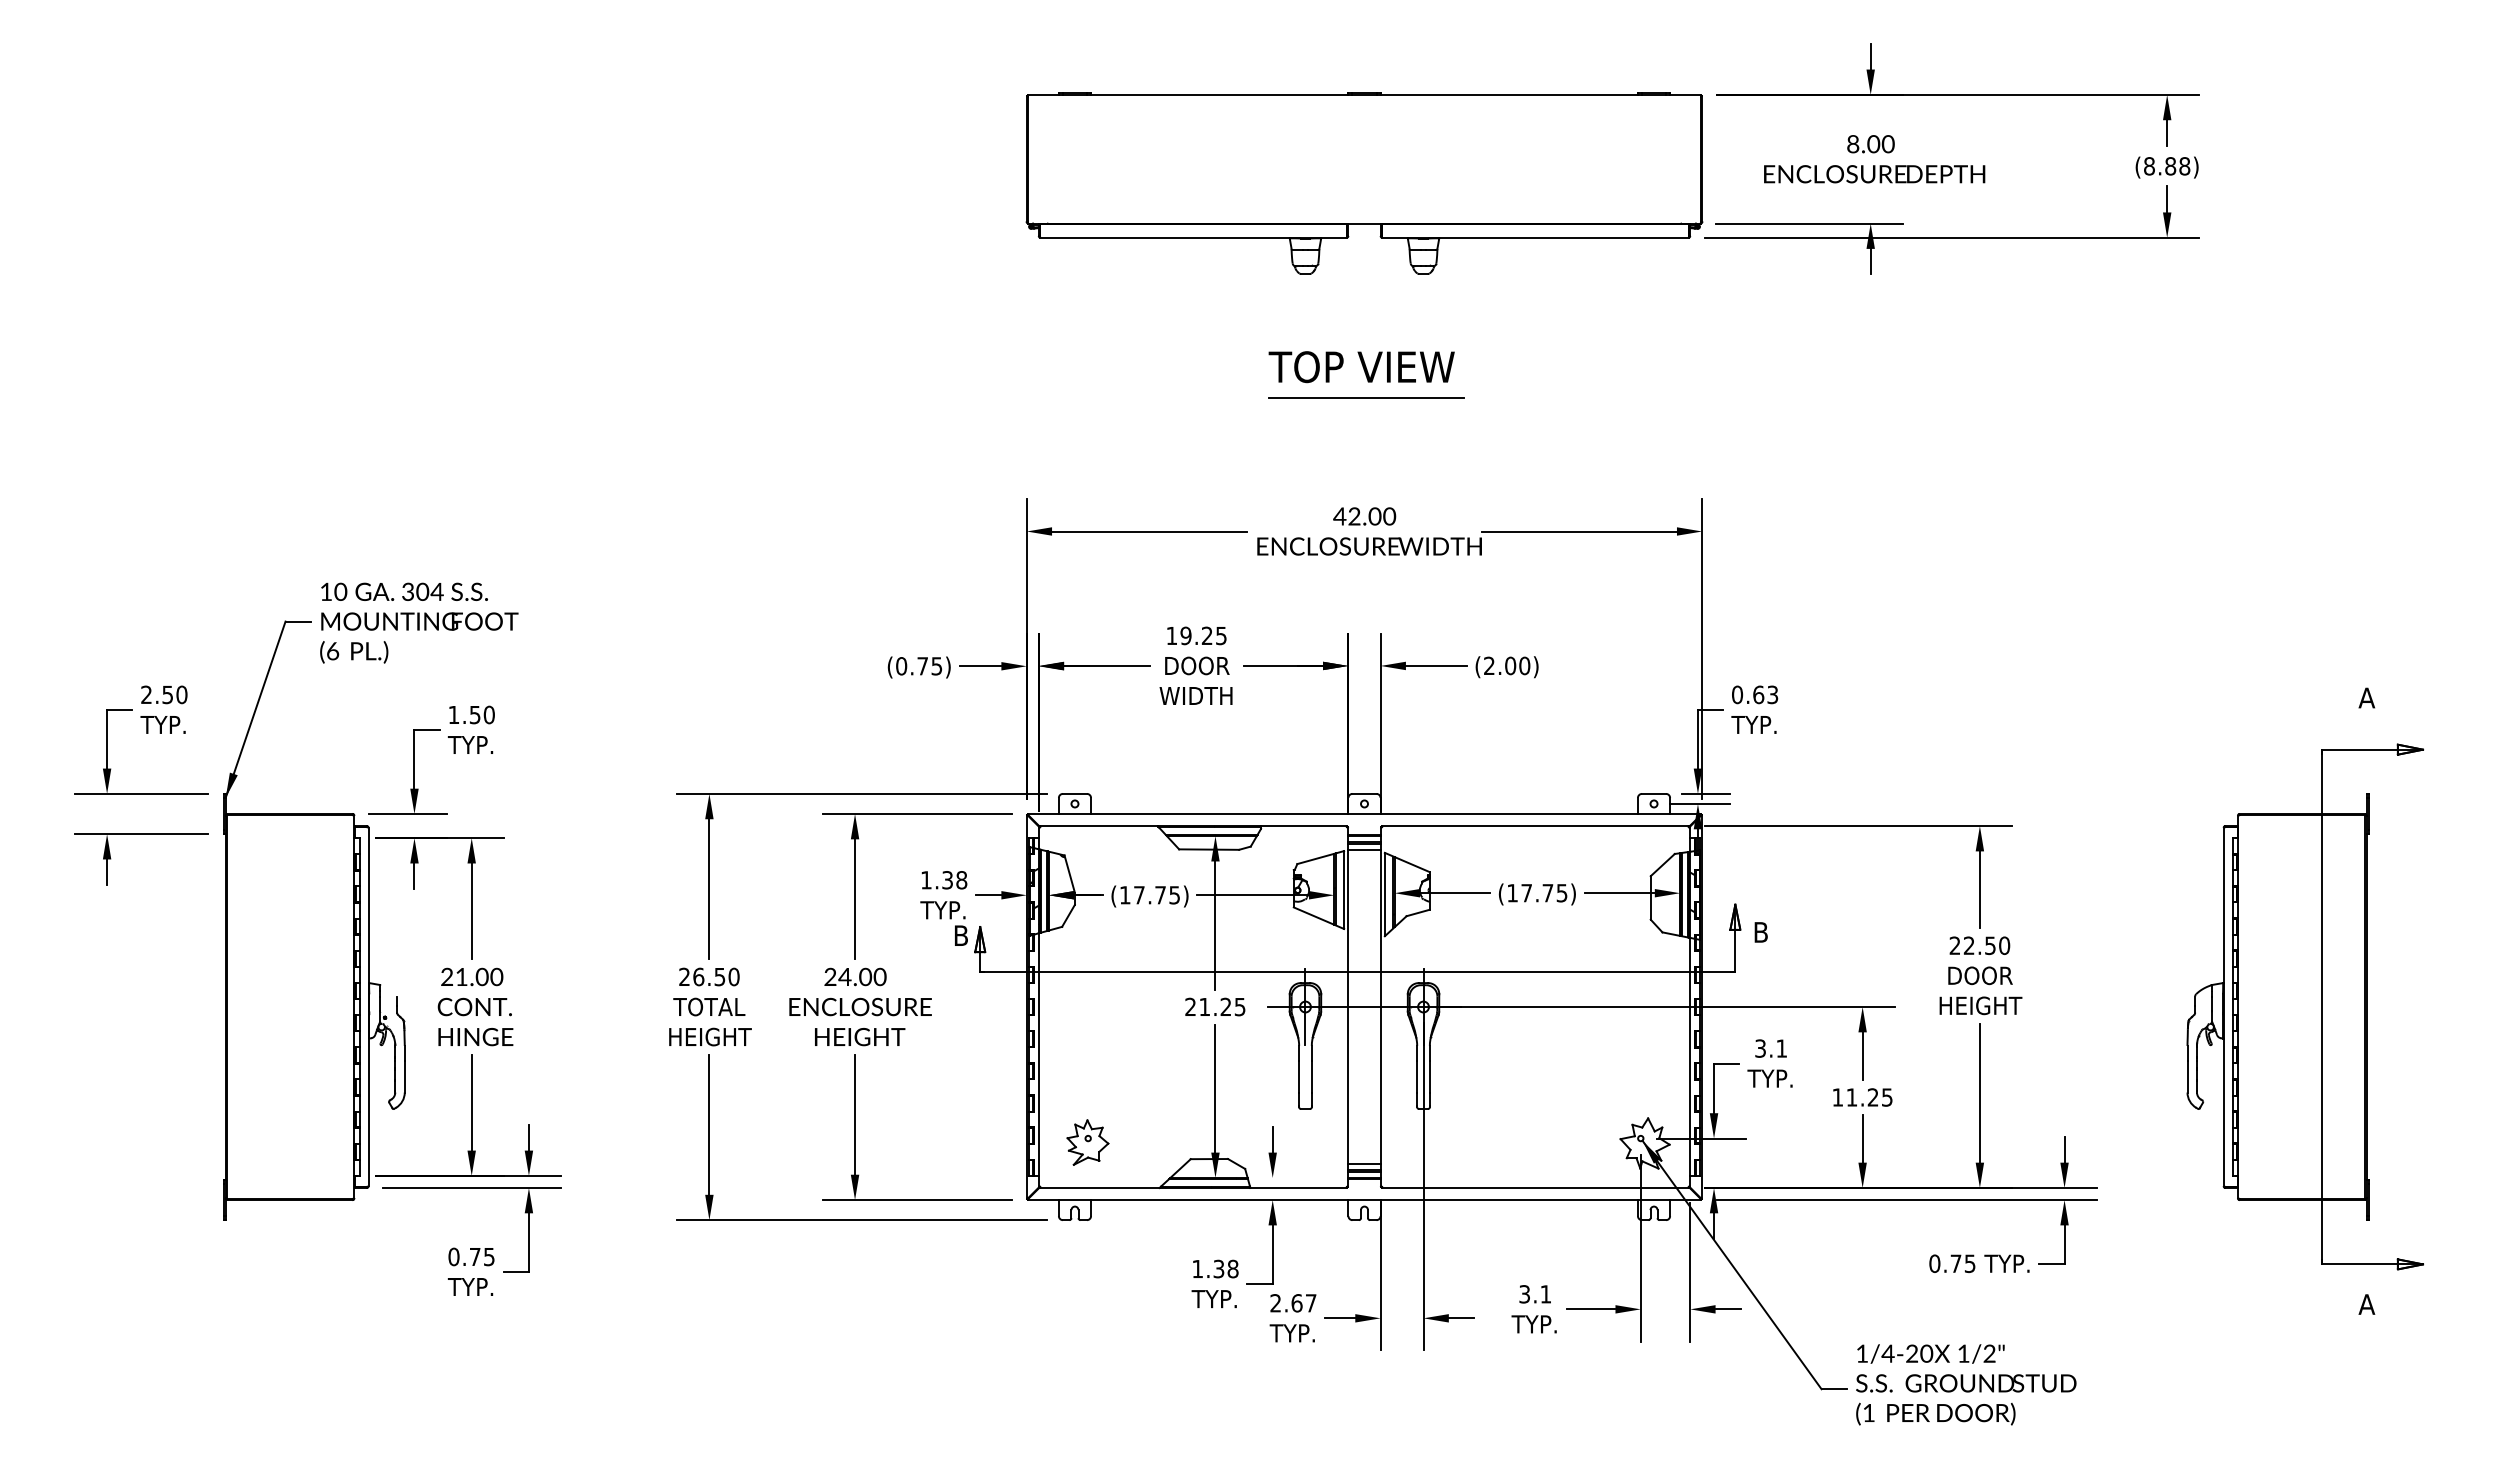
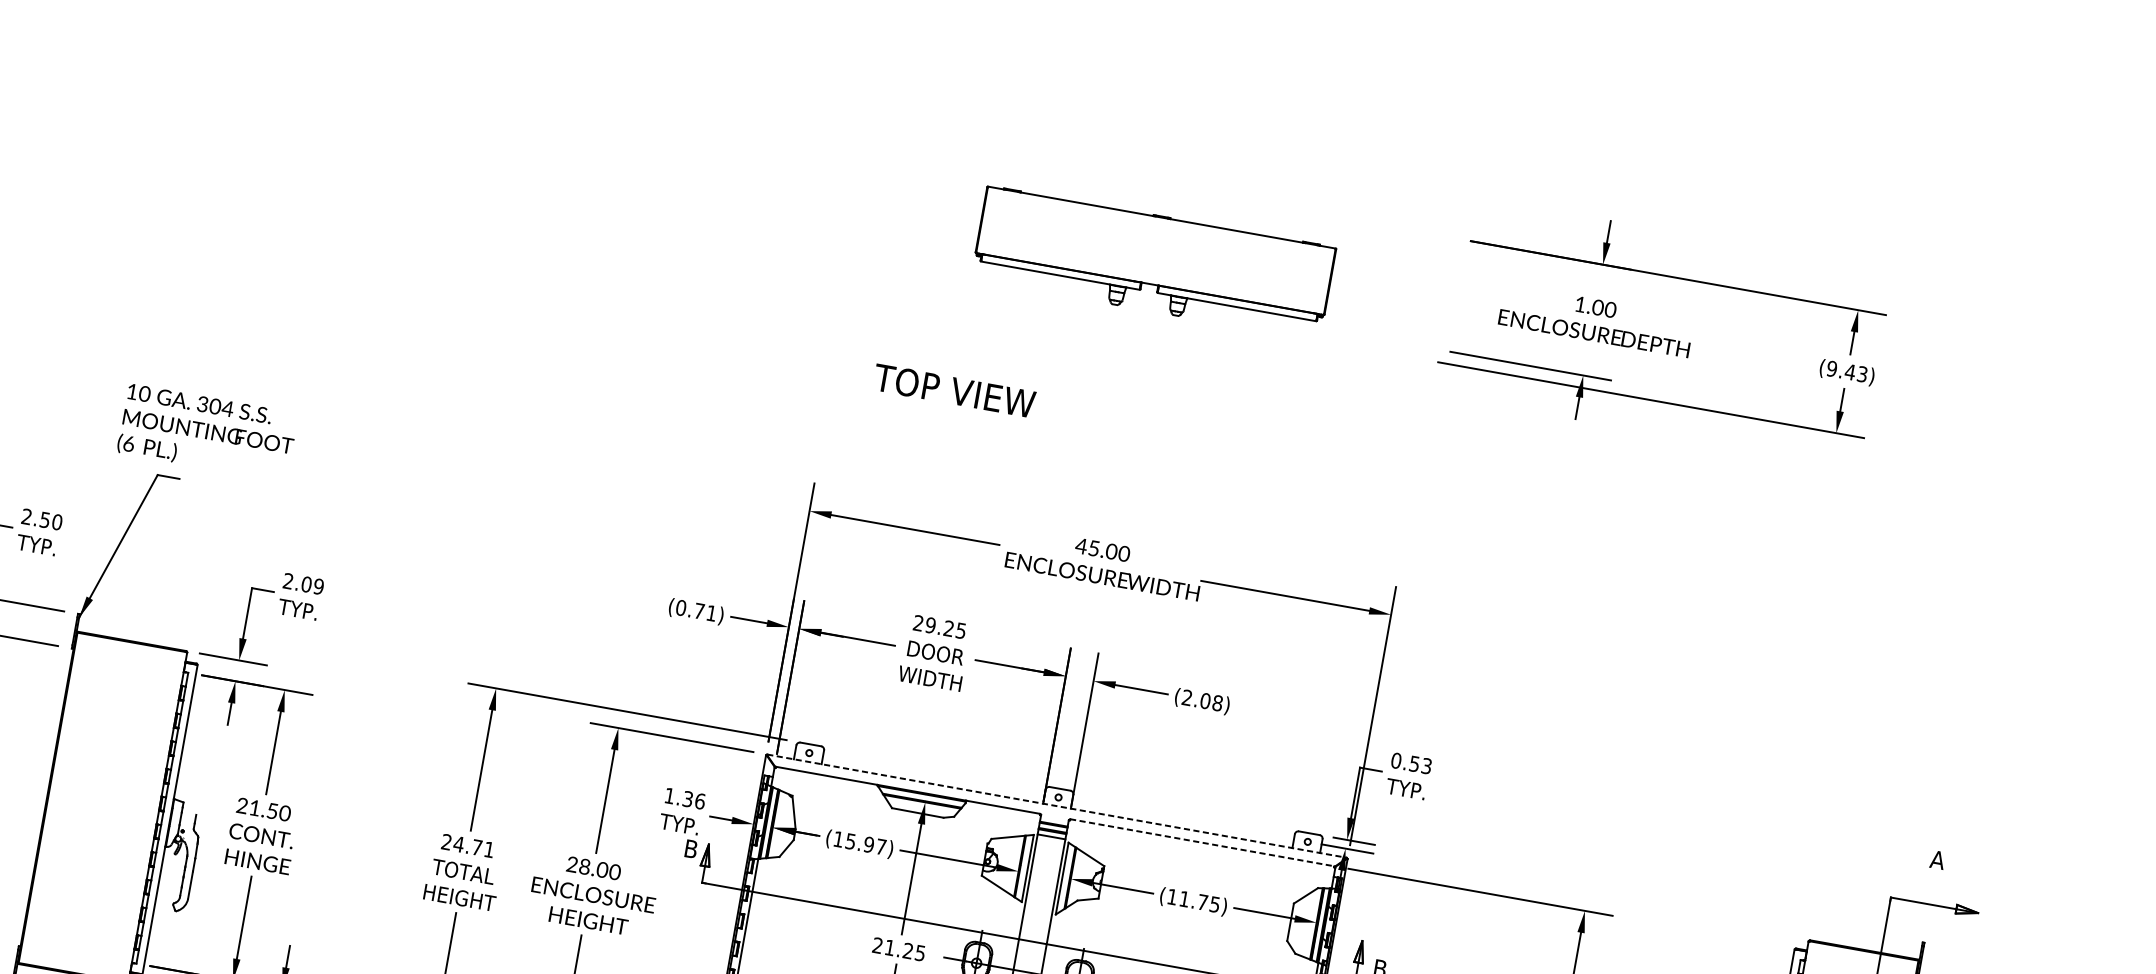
text: (1853, 144) -> (1580, 304), 8.00 -> 1.00
text: (2166, 166) -> (1846, 371), (8.88) -> (9.43)
part: (1364, 183) -> (1153, 263), size x0.6
text: (1361, 367) -> (954, 391), moved
line: (1366, 397) -> (1122, 447), removed
text: (1354, 516) -> (1094, 548), 42.00 -> 45.00
text: (419, 622) -> (207, 432), moved
text: (1171, 635) -> (918, 622), 19.25 -> 29.25
text: (1524, 665) -> (1217, 702), (2.00) -> (2.08)
text: (936, 666) -> (711, 613), (0.75) -> (0.71)
text: (1758, 694) -> (1414, 763), 0.63 -> 0.53
text: (471, 714) -> (303, 583), 1.50 -> 2.09
line: (1364, 814) -> (1056, 806), solid -> dashed
line: (1535, 826) -> (1202, 843), solid -> dashed
text: (961, 880) -> (699, 801), 1.38 -> 1.36
text: (1526, 893) -> (1184, 899), (17.75) -> (11.75)
text: (1156, 895) -> (865, 844), (17.75) -> (15.97)
text: (481, 976) -> (271, 810), 21.00 -> 21.50
text: (715, 976) -> (473, 846), 26.50 -> 24.71
text: (844, 976) -> (584, 866), 24.00 -> 28.00

